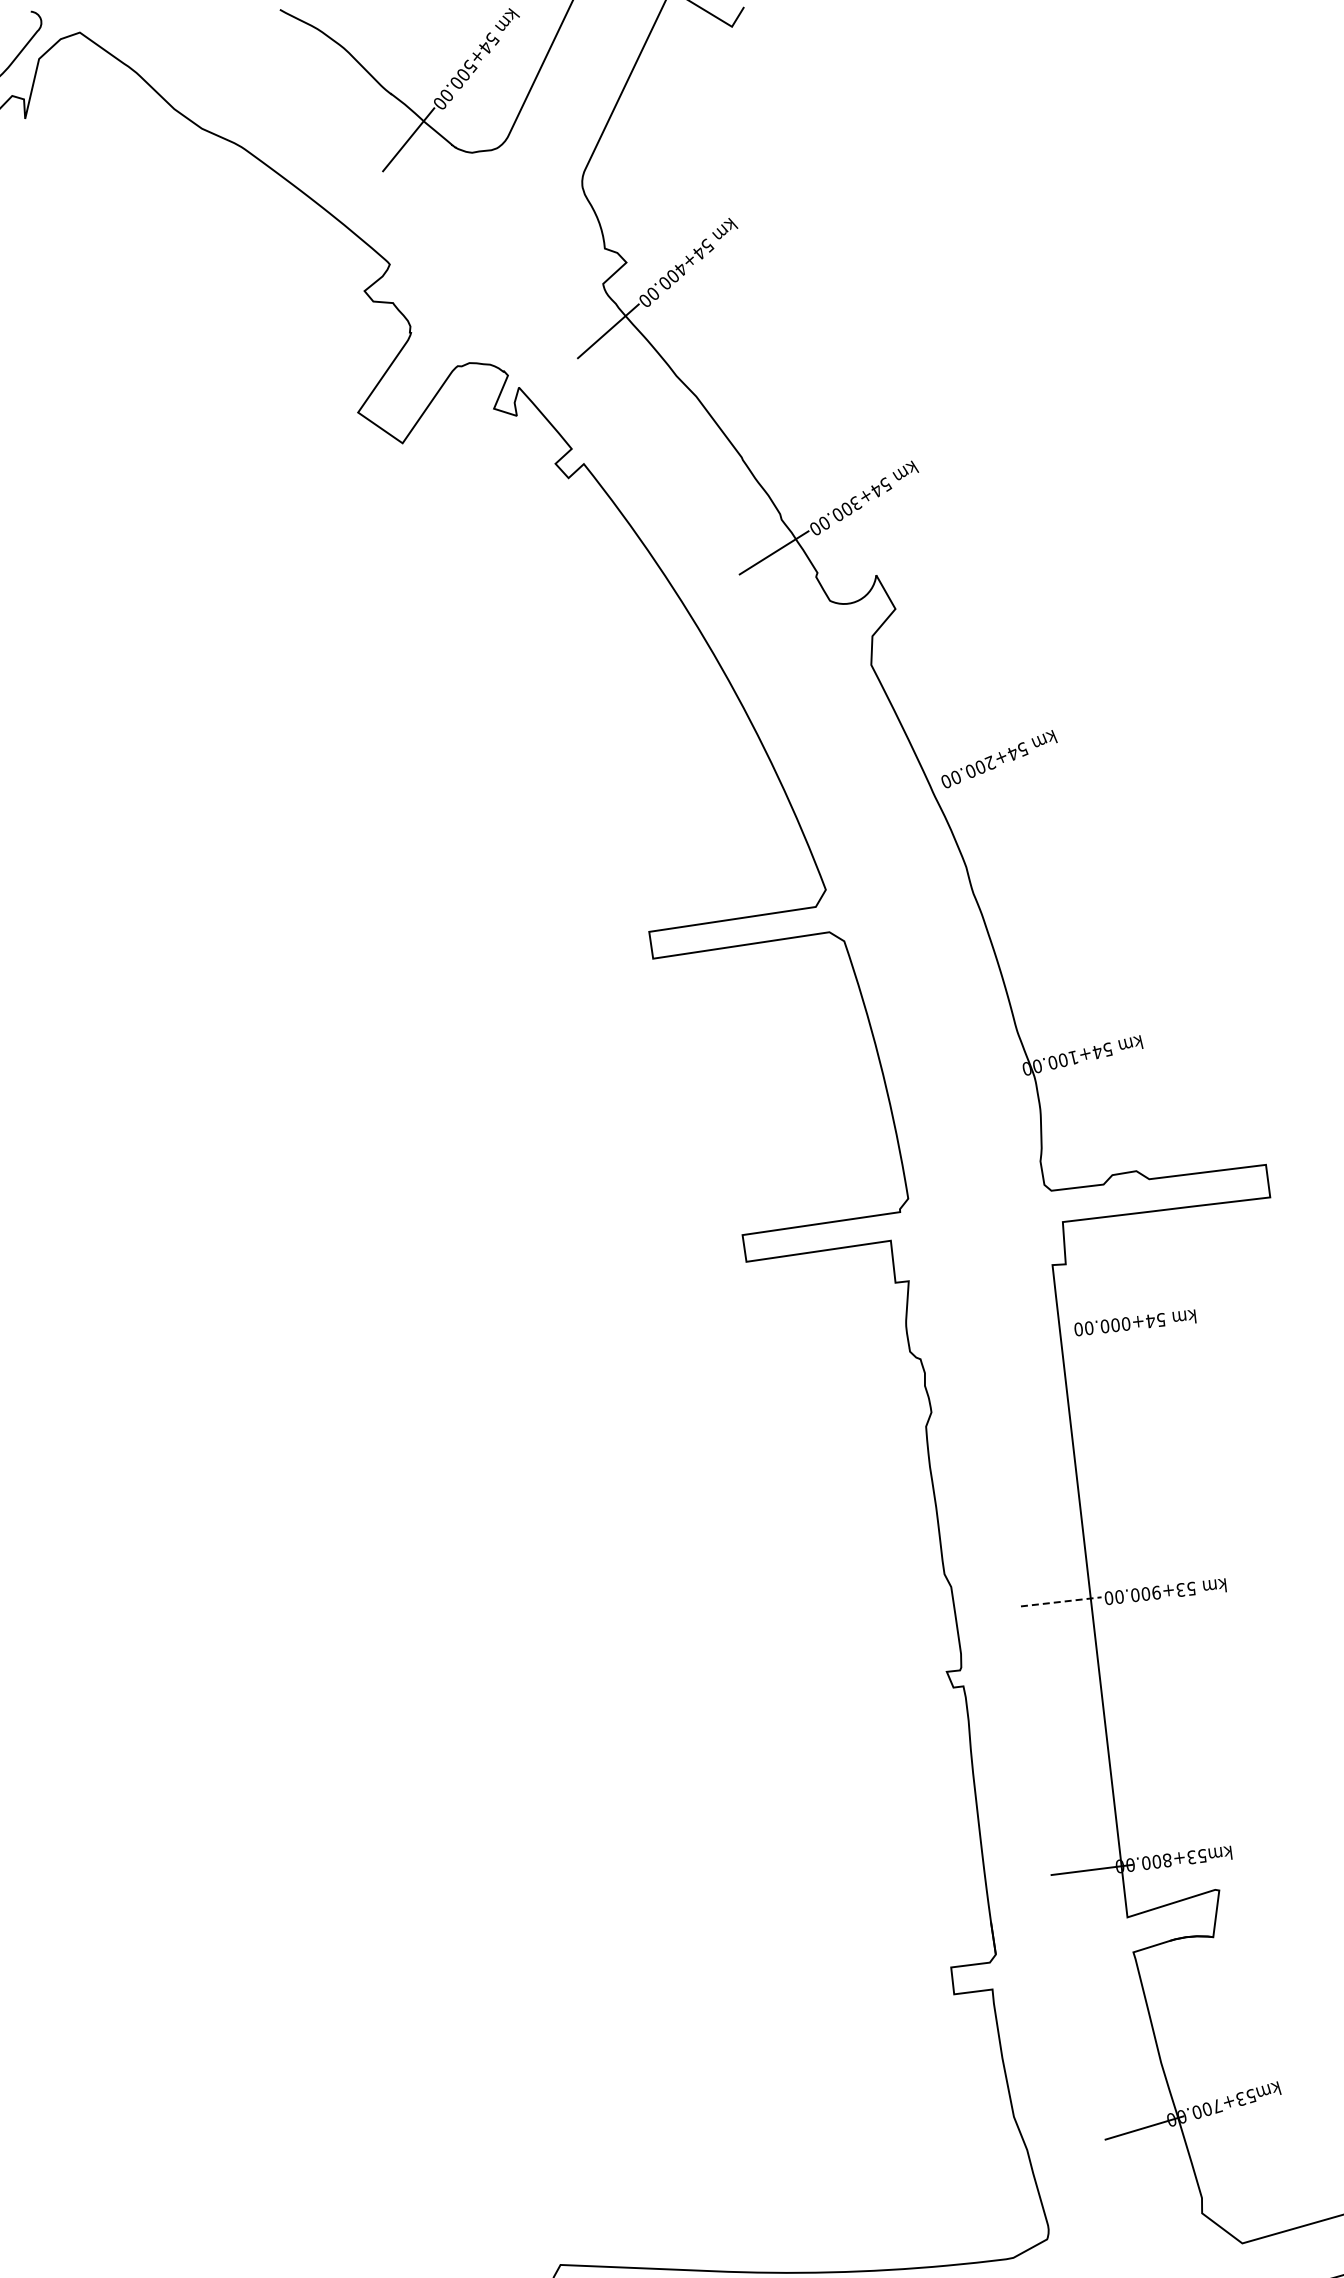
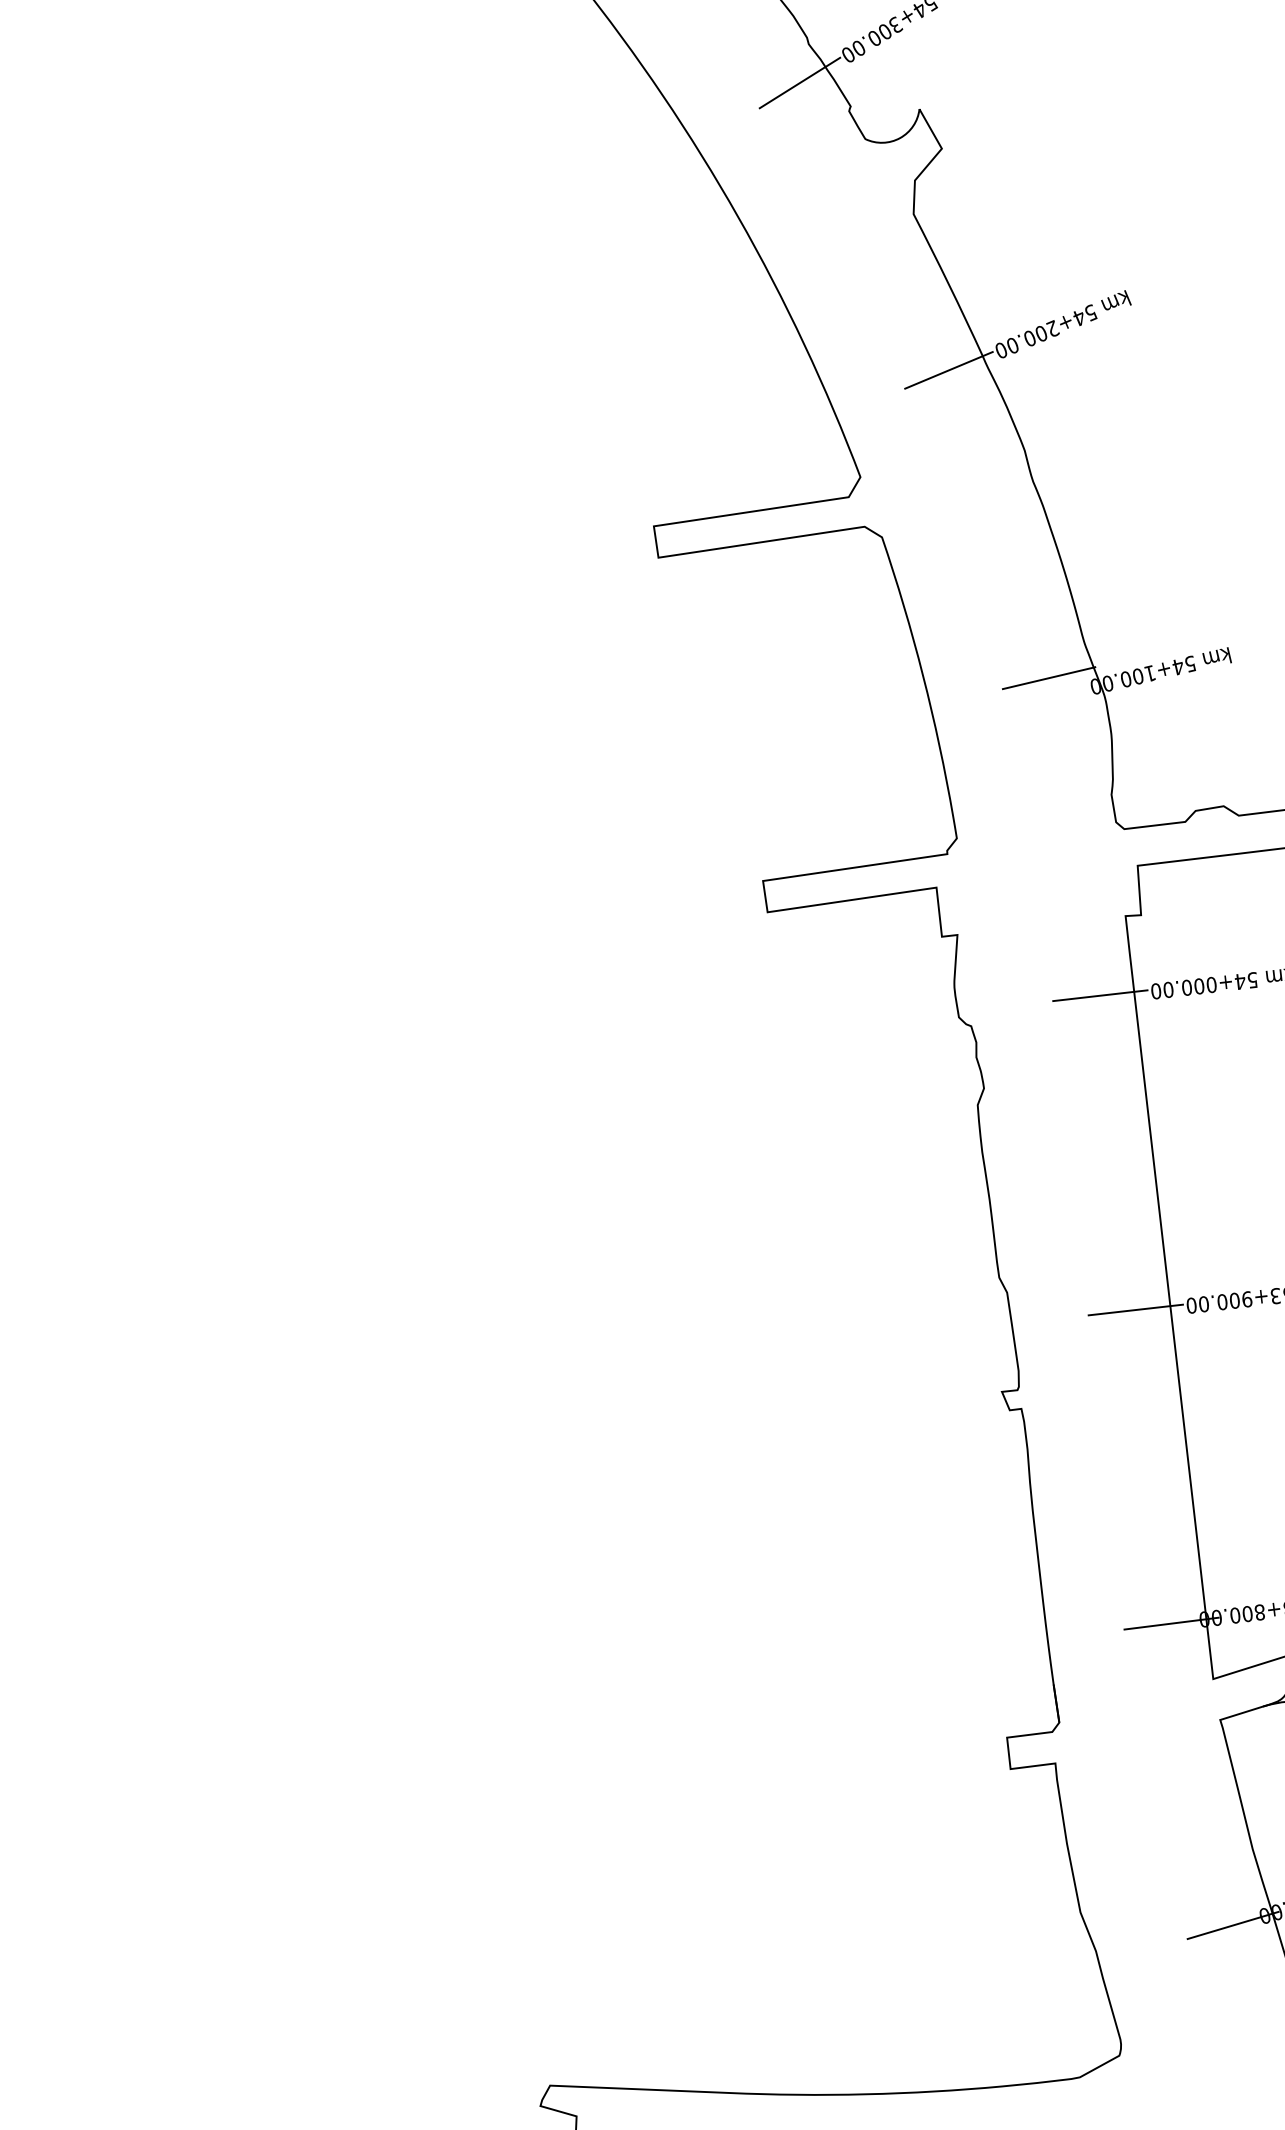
line: (901, 798) -> (948, 370), added
line: (986, 1061) -> (1048, 677), added
line: (1030, 1332) -> (1099, 994), added
line: (1061, 1601) -> (1136, 1309), dashed -> solid

